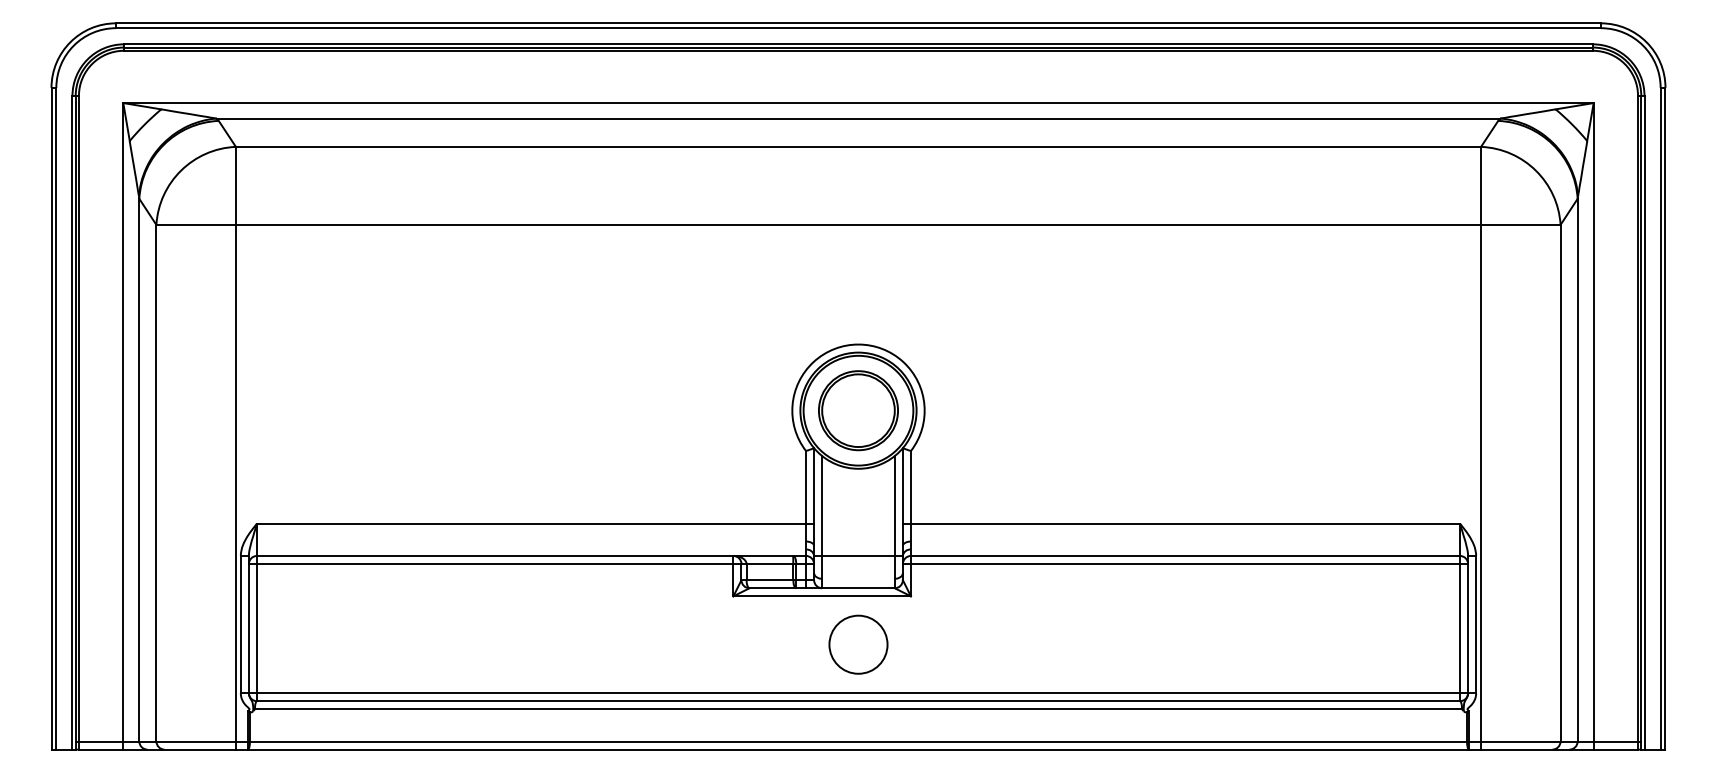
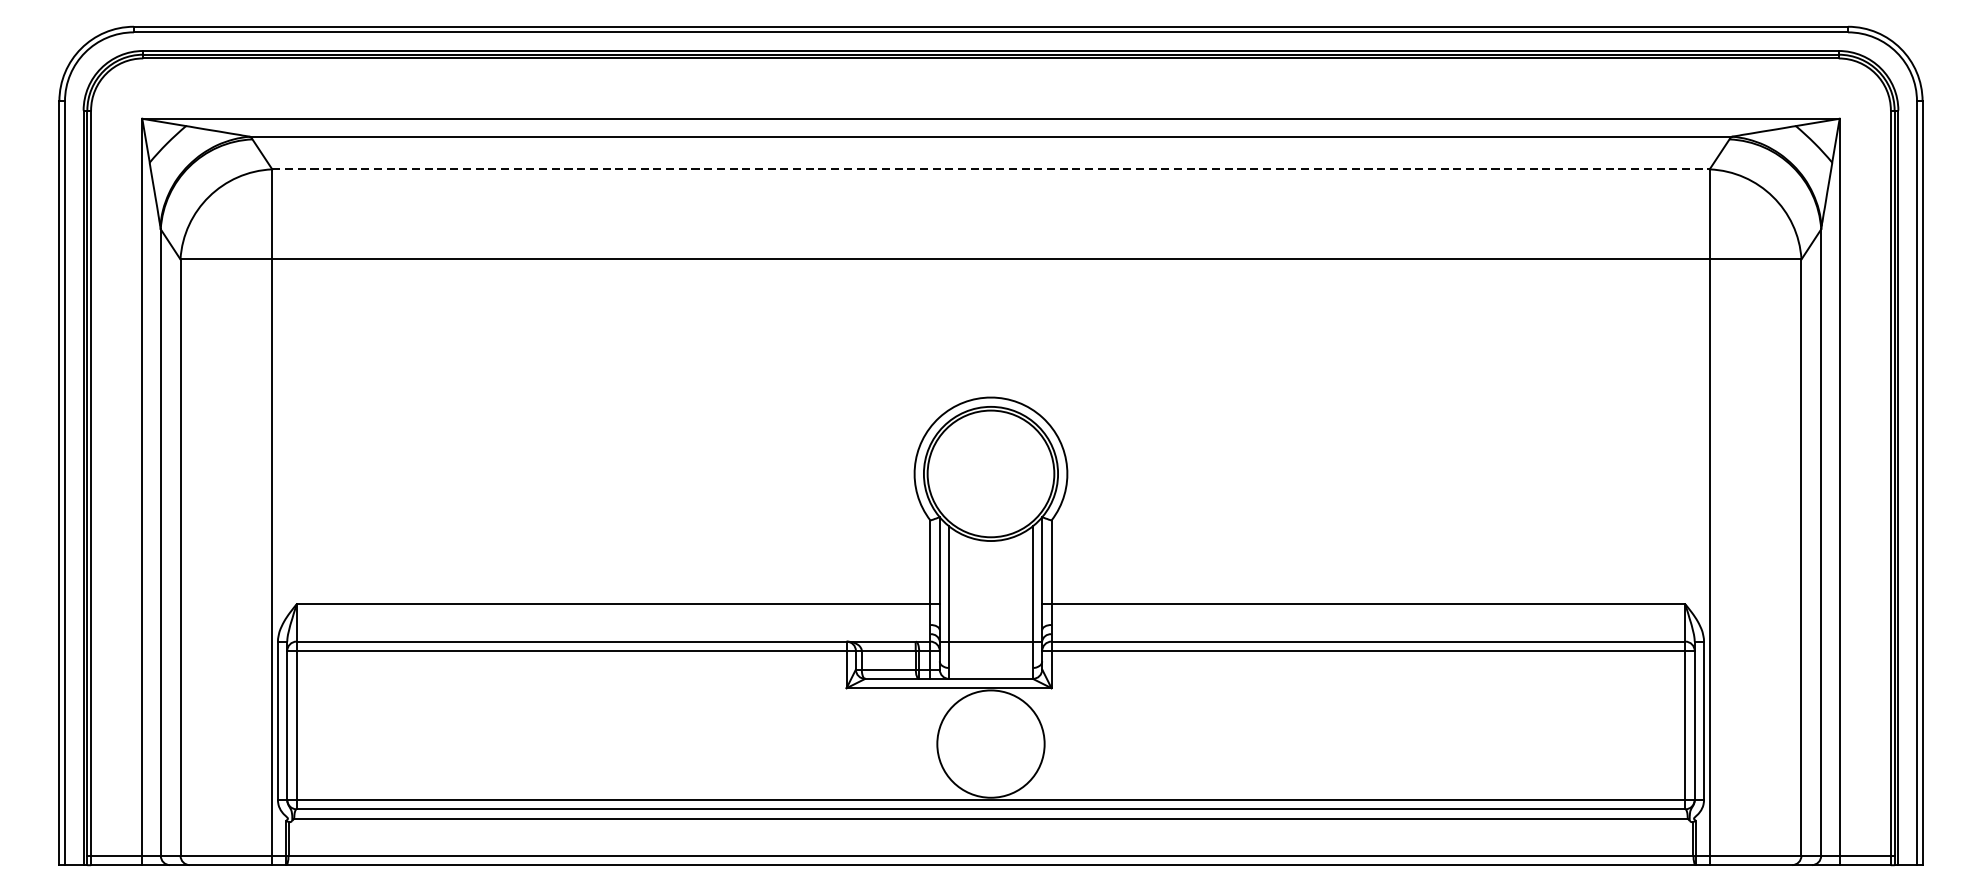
line: (858, 146) -> (991, 168), solid -> dashed
part: (858, 410) -> (991, 473), removed
circle: (858, 644) -> (991, 743), size x1.6

